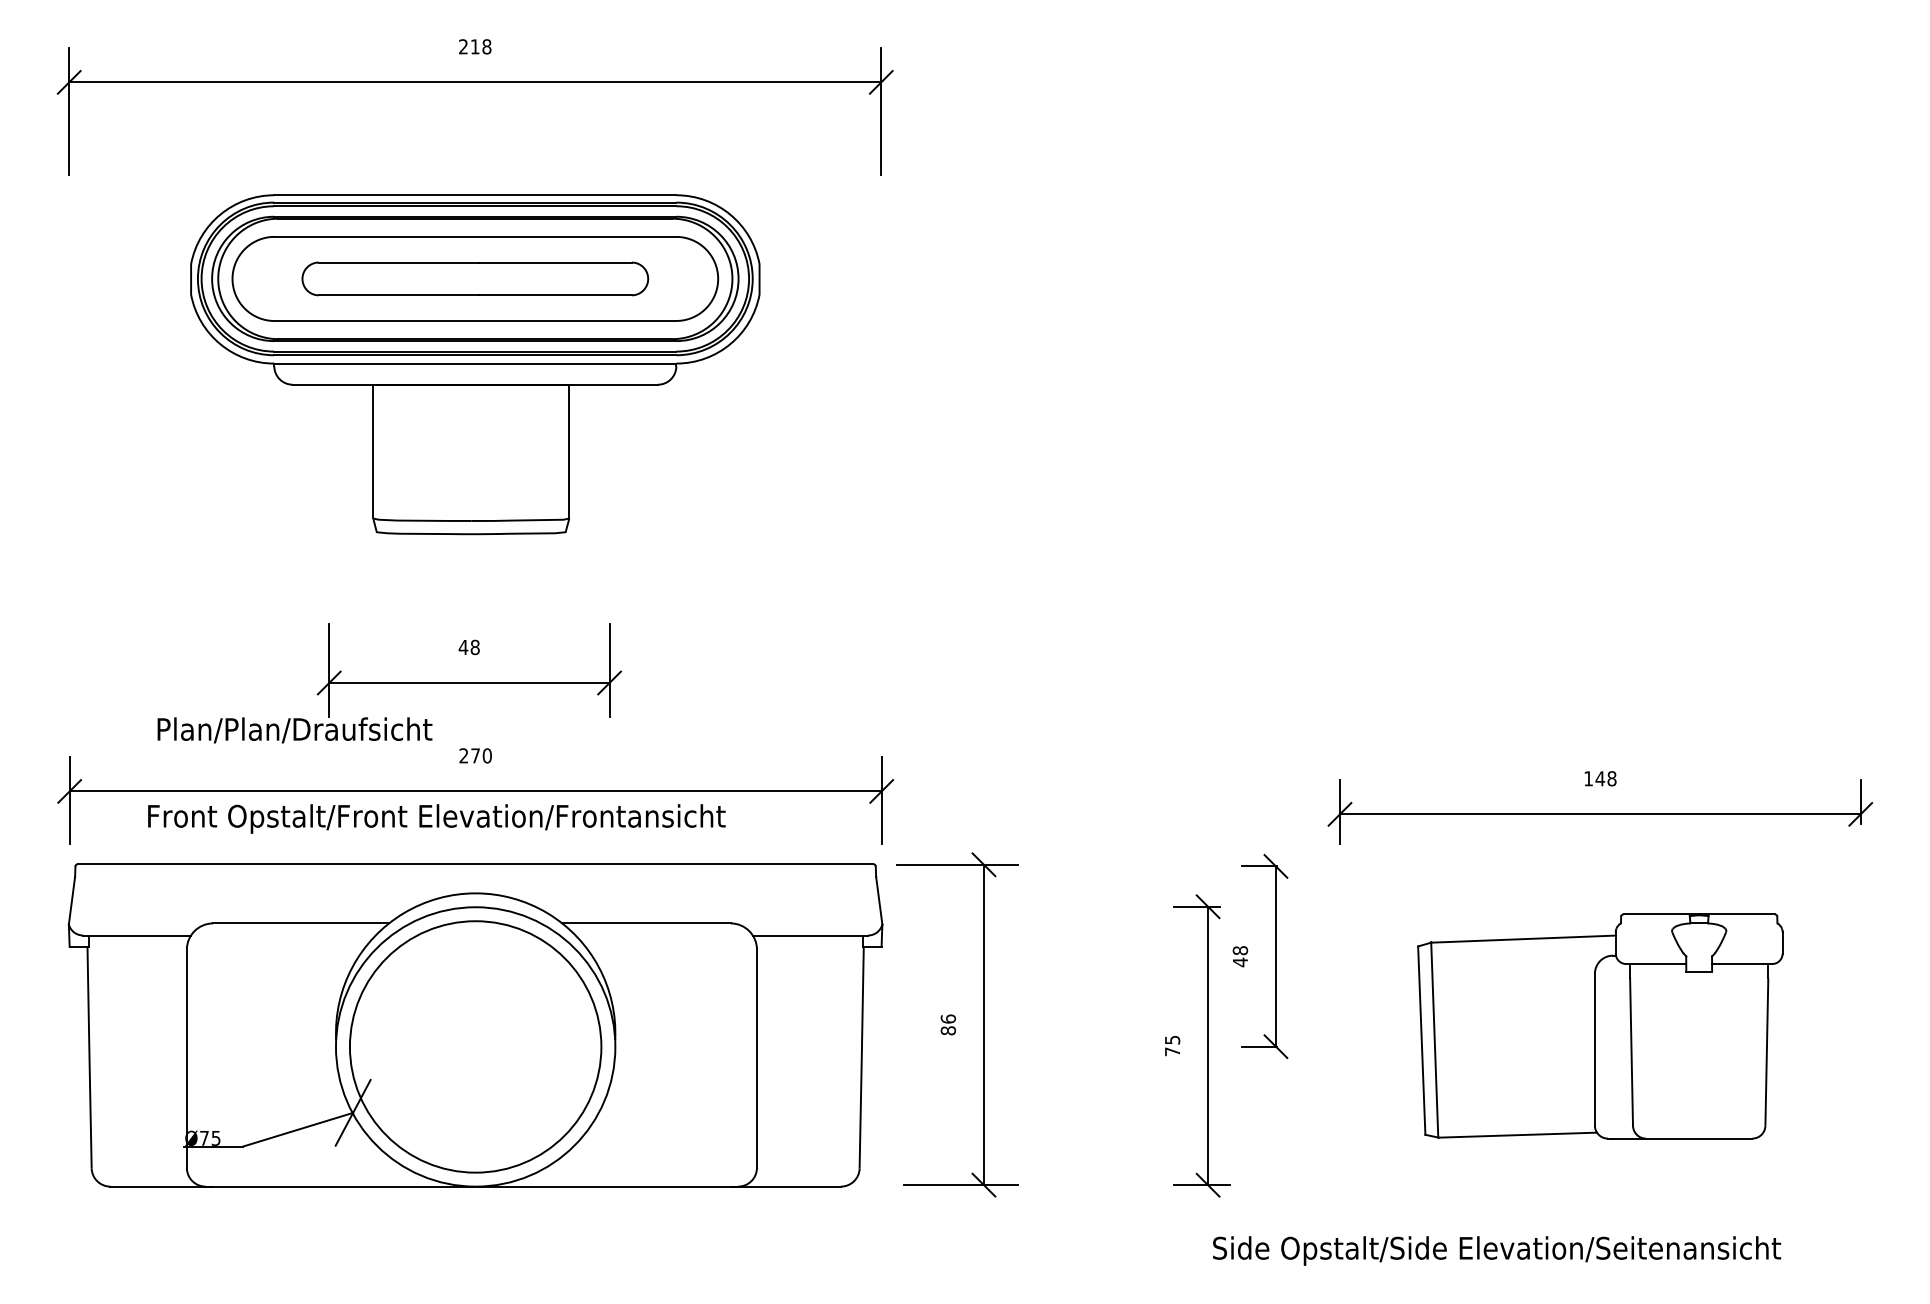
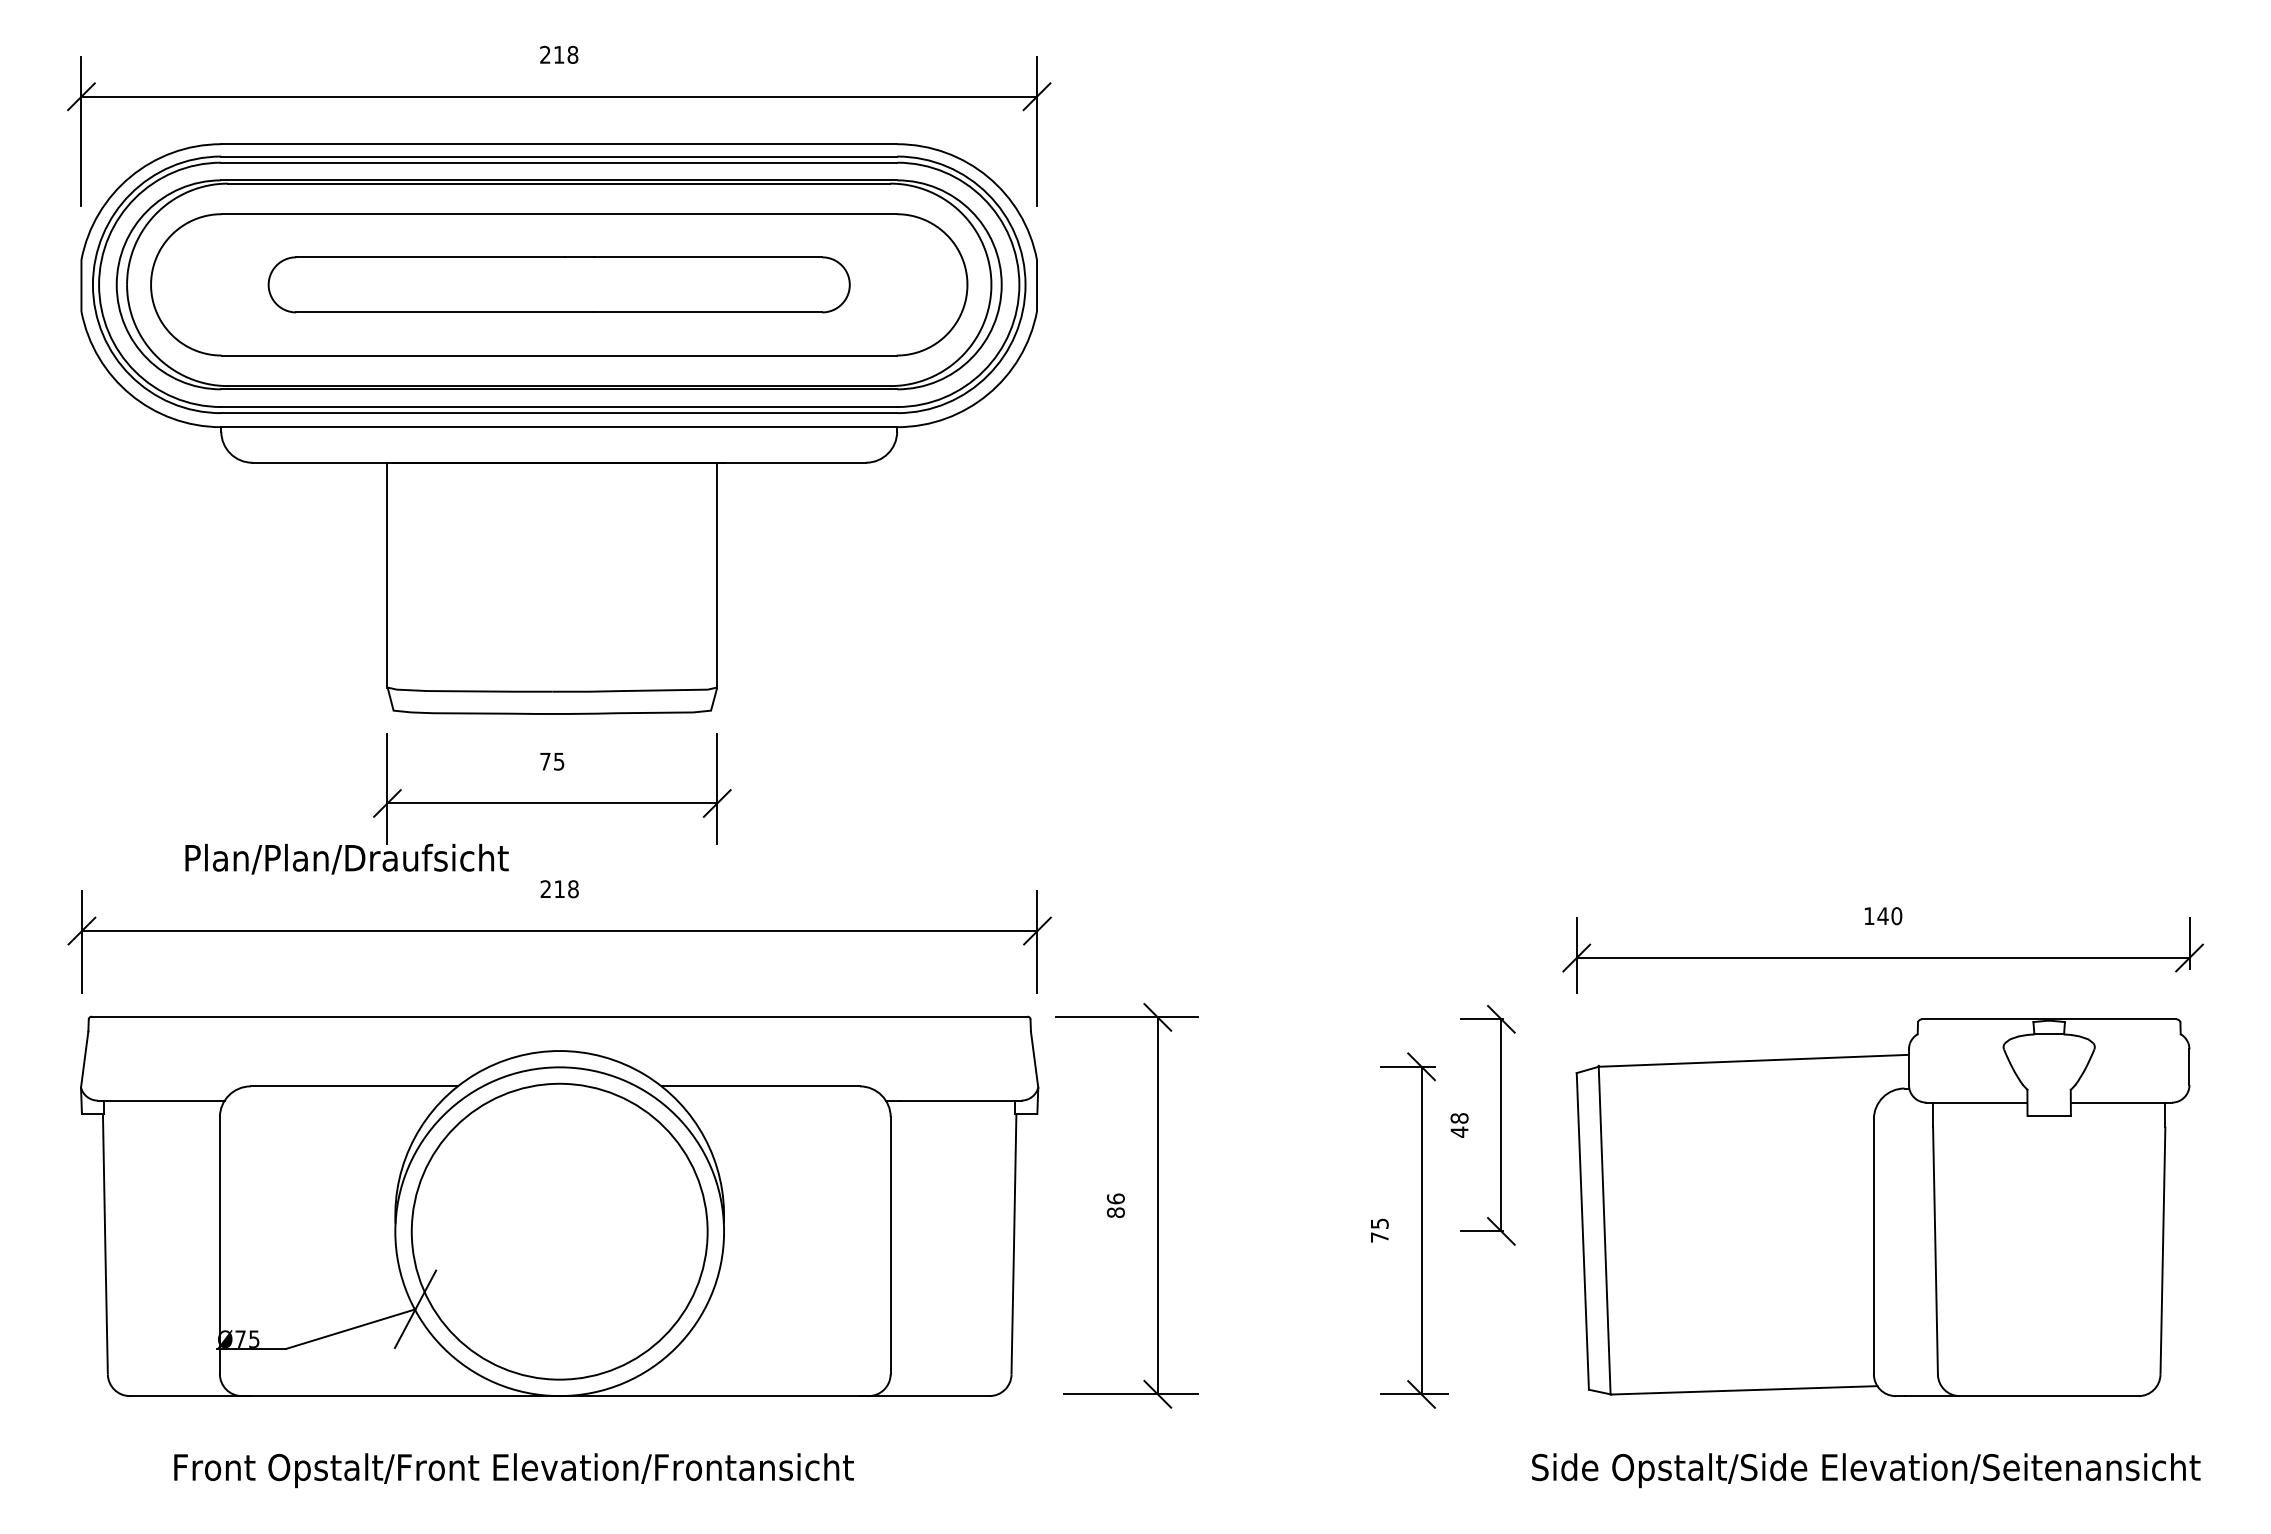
part: (475, 364) -> (559, 428), size x1.43
text: (468, 647) -> (551, 761), 48 -> 75
text: (481, 755) -> (566, 888), 270 -> 218
text: (1611, 778) -> (1896, 915), 148 -> 140
text: (436, 818) -> (513, 1470), moved
part: (1600, 1026) -> (1883, 1207), size x1.43
text: (1497, 1250) -> (1866, 1470), moved

